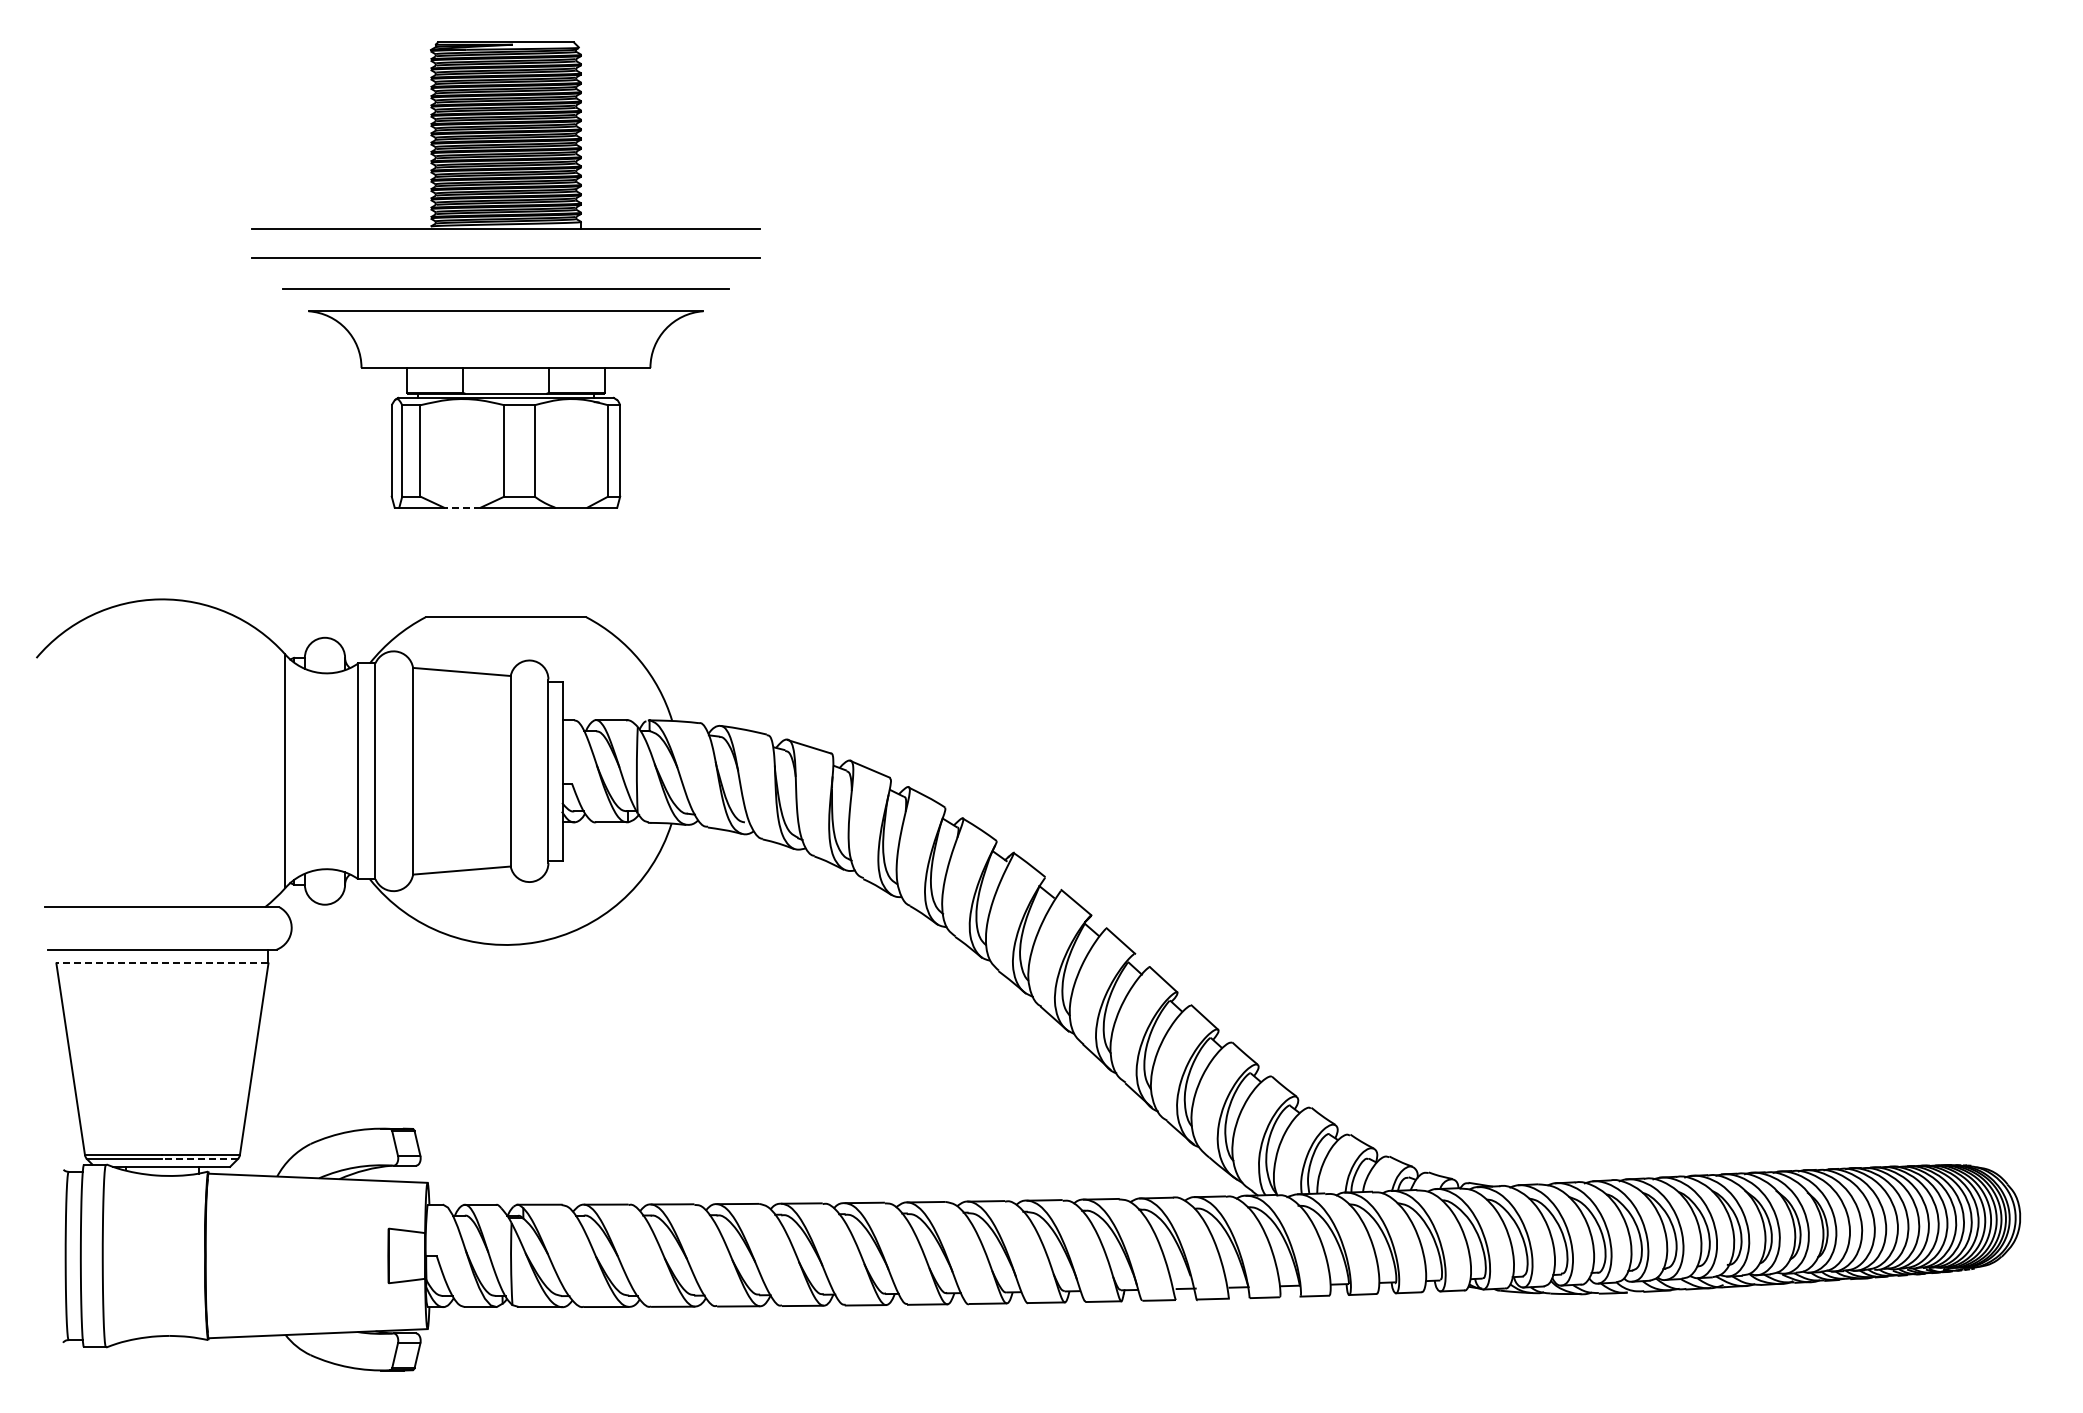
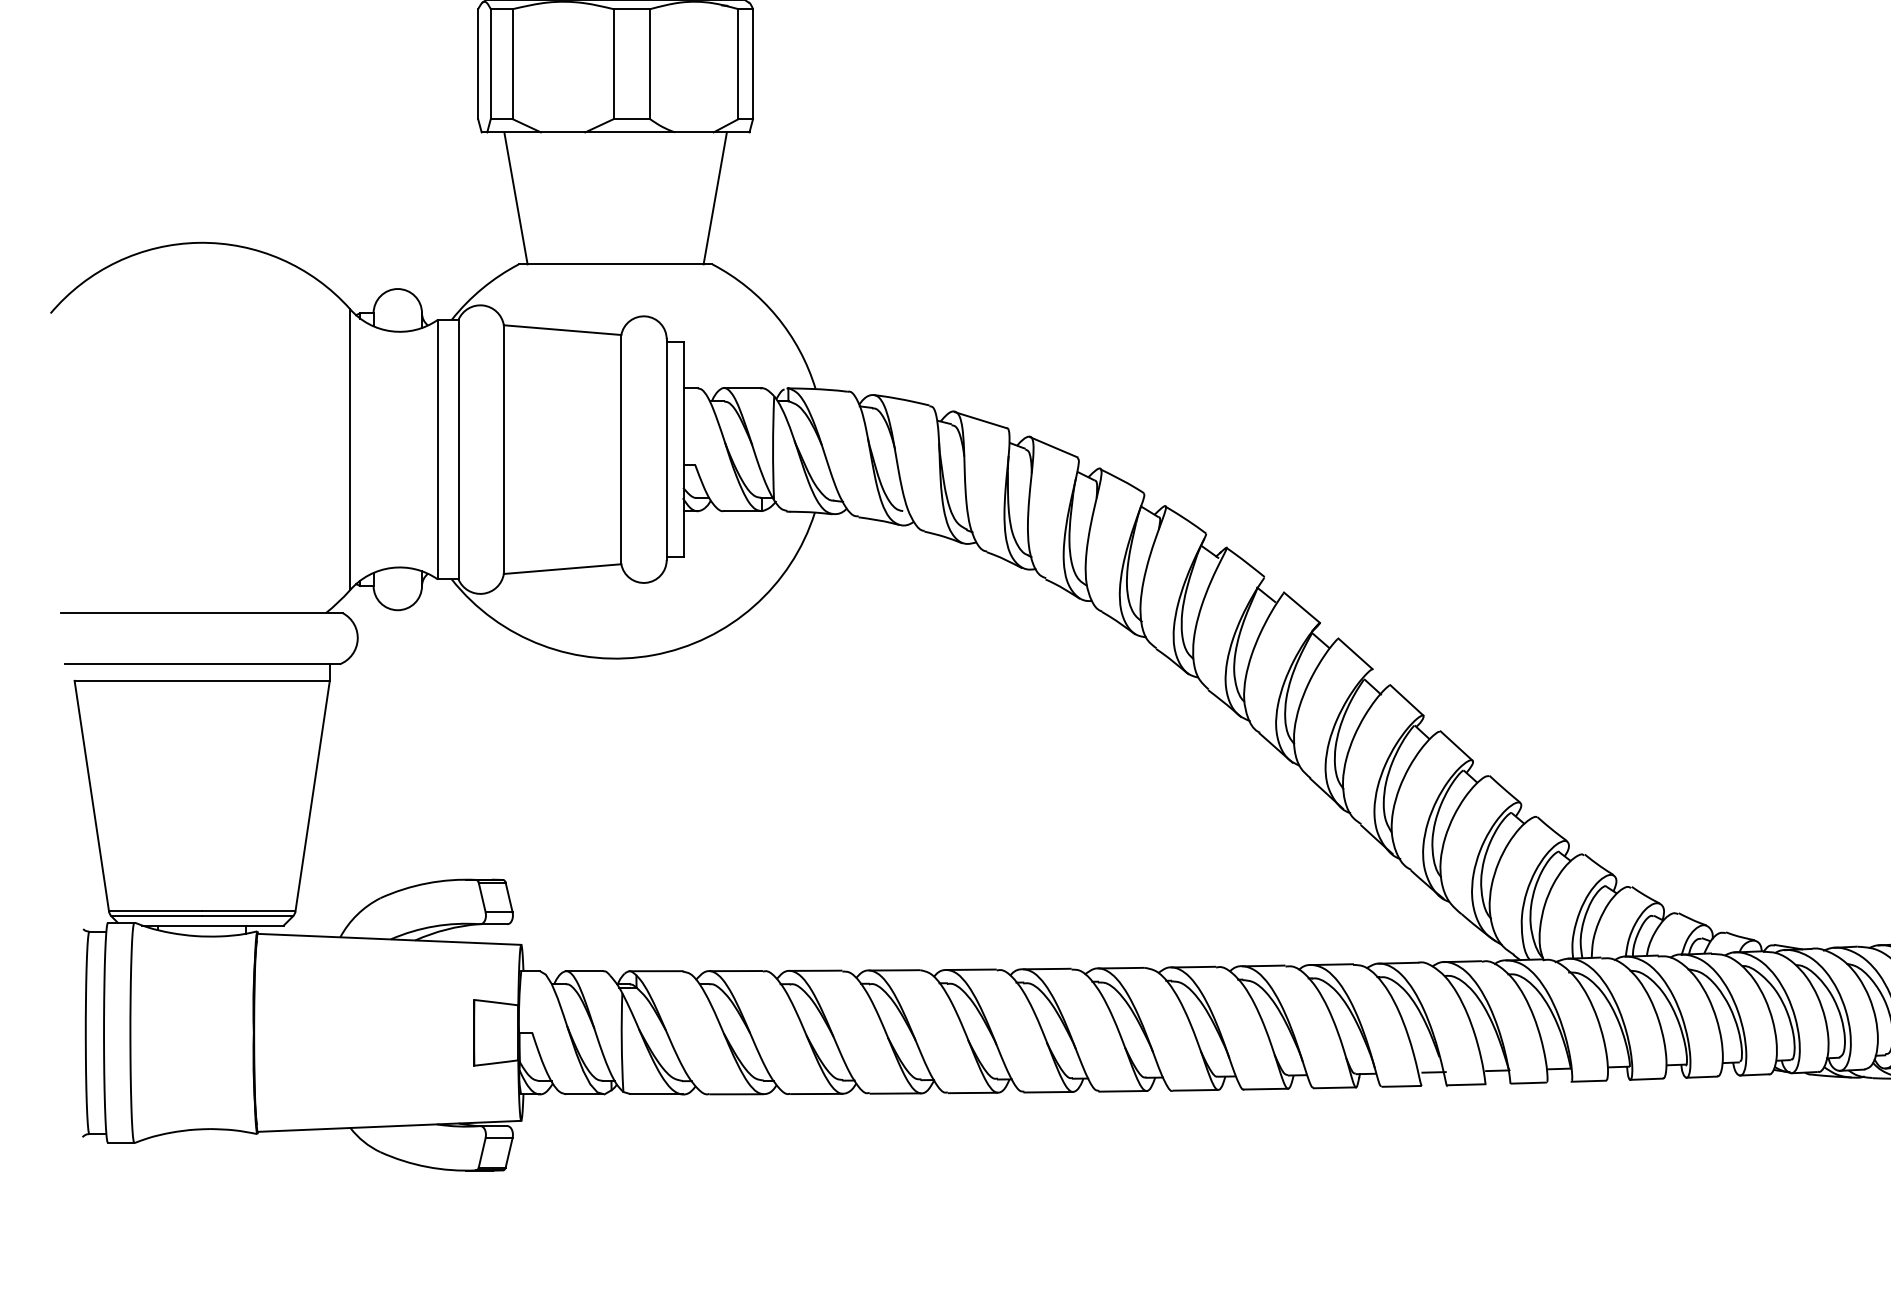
line: (461, 507) -> (562, 132), dashed -> solid
line: (422, 562) -> (515, 198), added
line: (588, 562) -> (714, 198), added
line: (161, 963) -> (201, 680), dashed -> solid
line: (200, 1159) -> (248, 916), dashed -> solid

